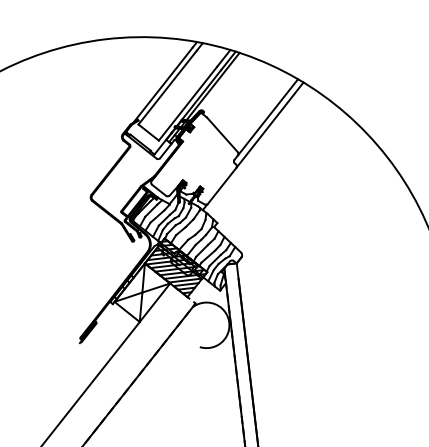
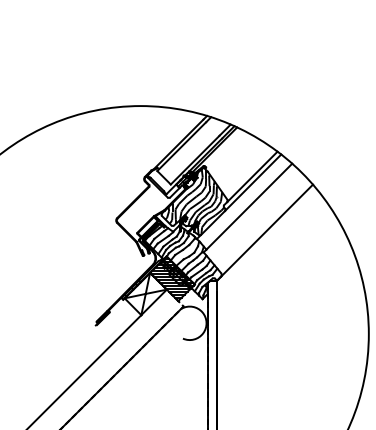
line: (268, 157) -> (249, 206), added
hatch: (193, 159) -> (194, 201), added
line: (295, 187) -> (266, 230), added

